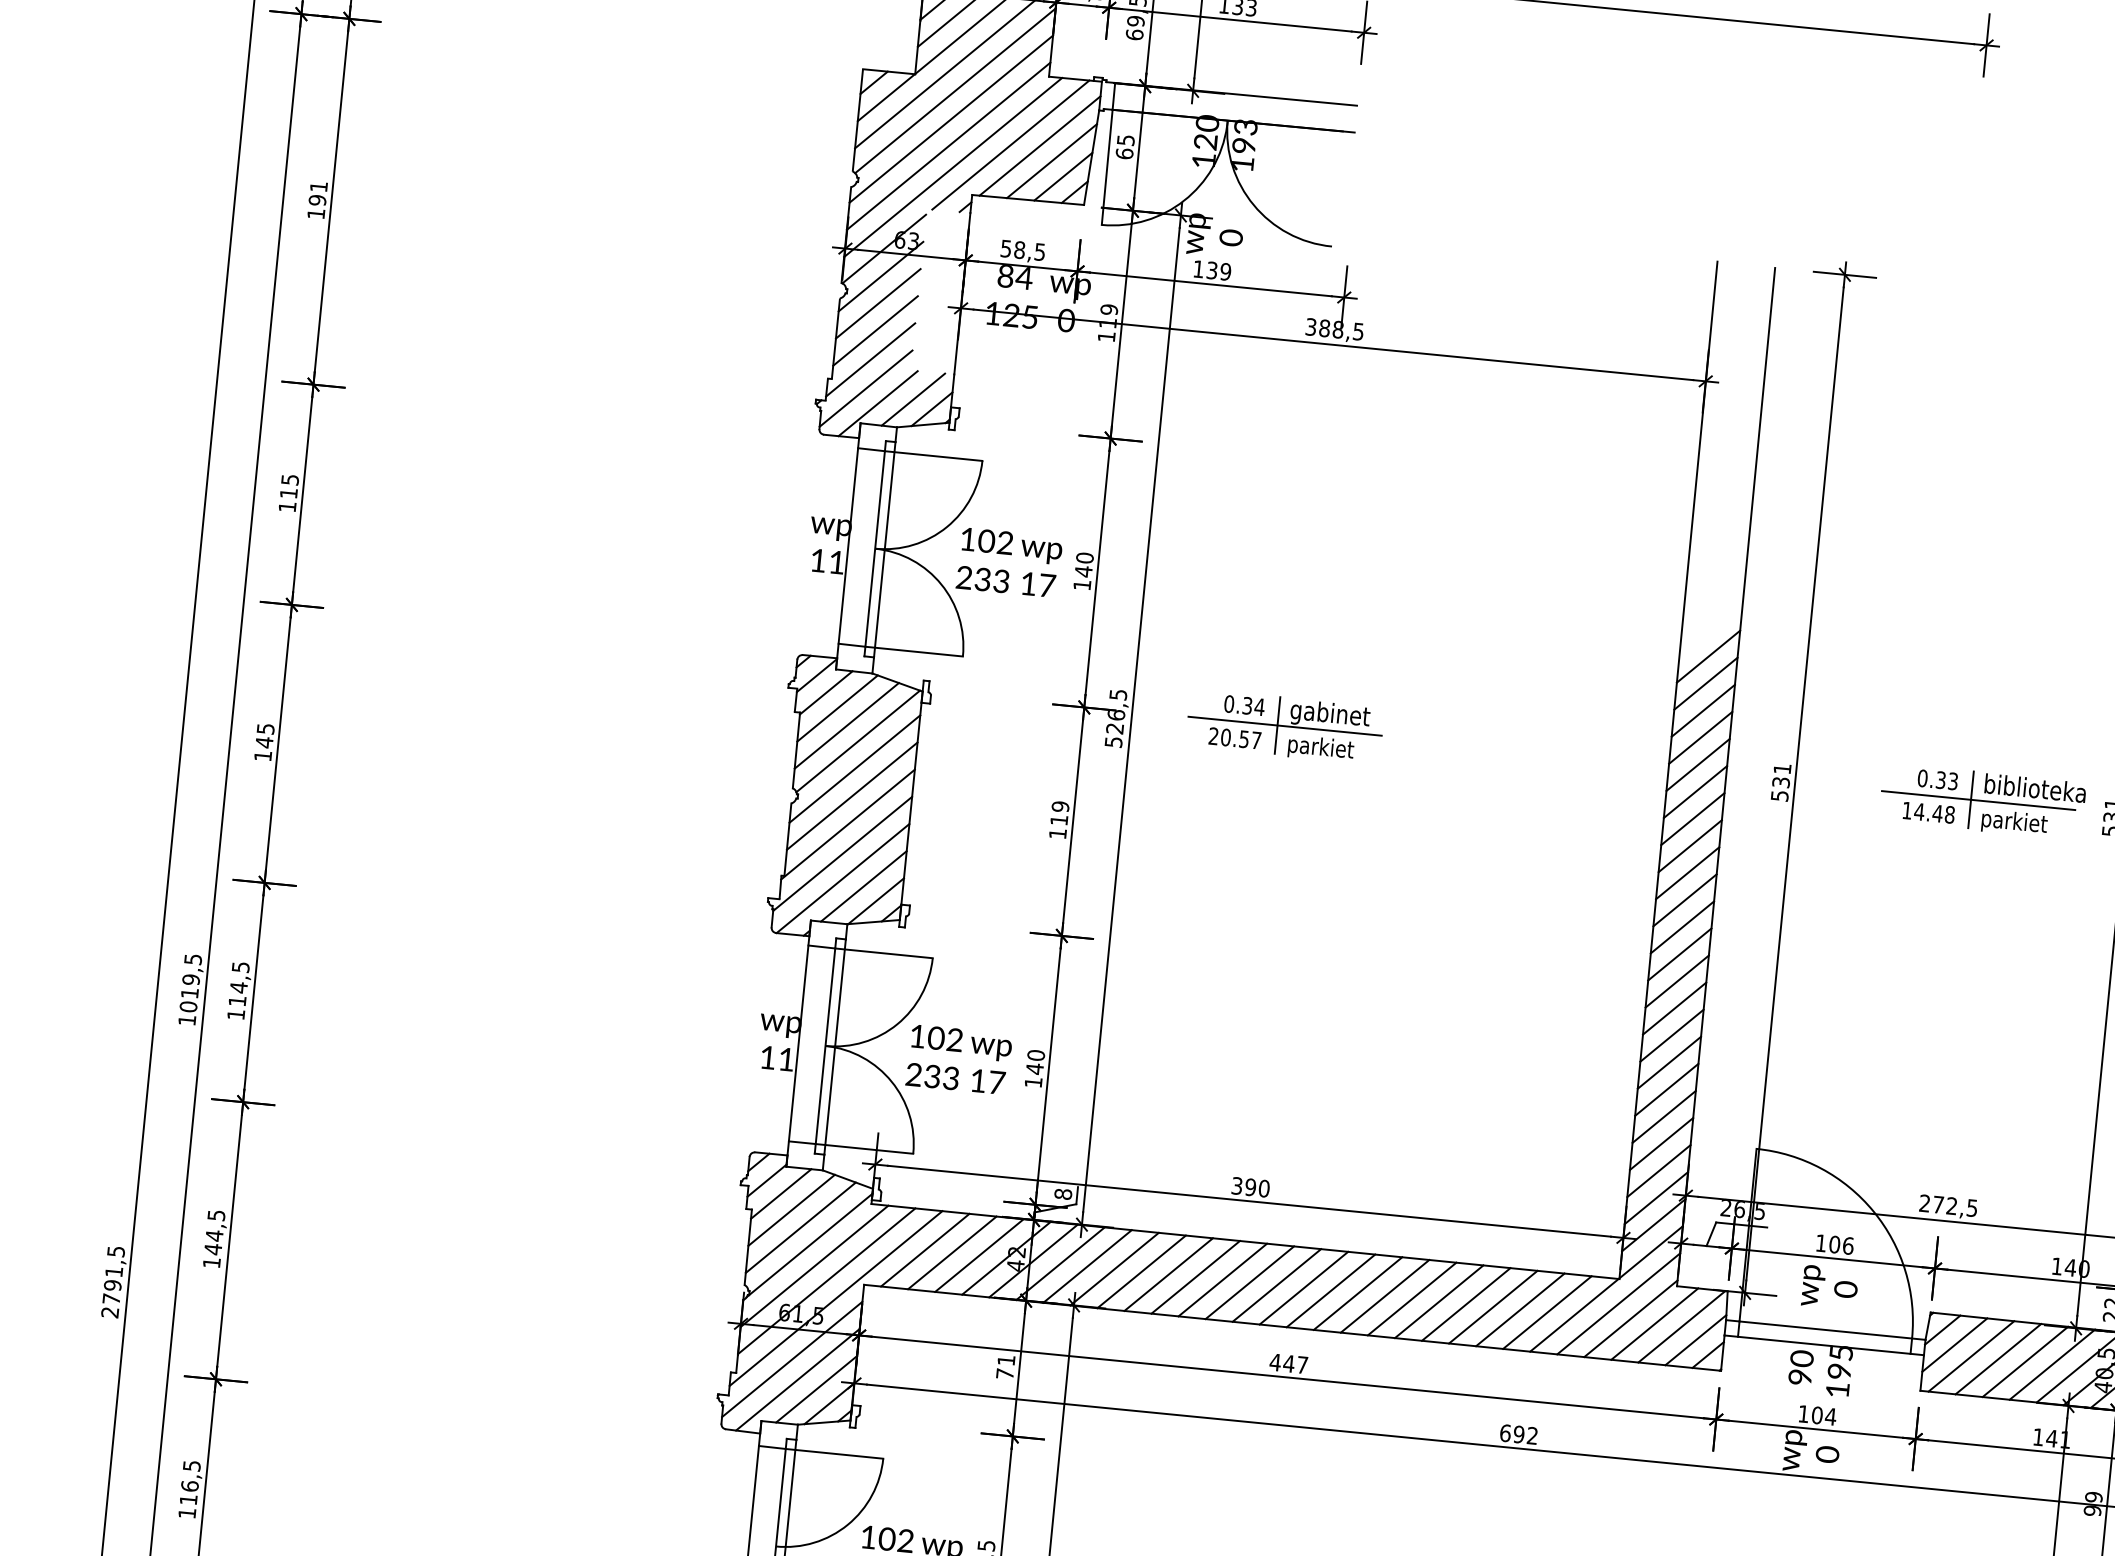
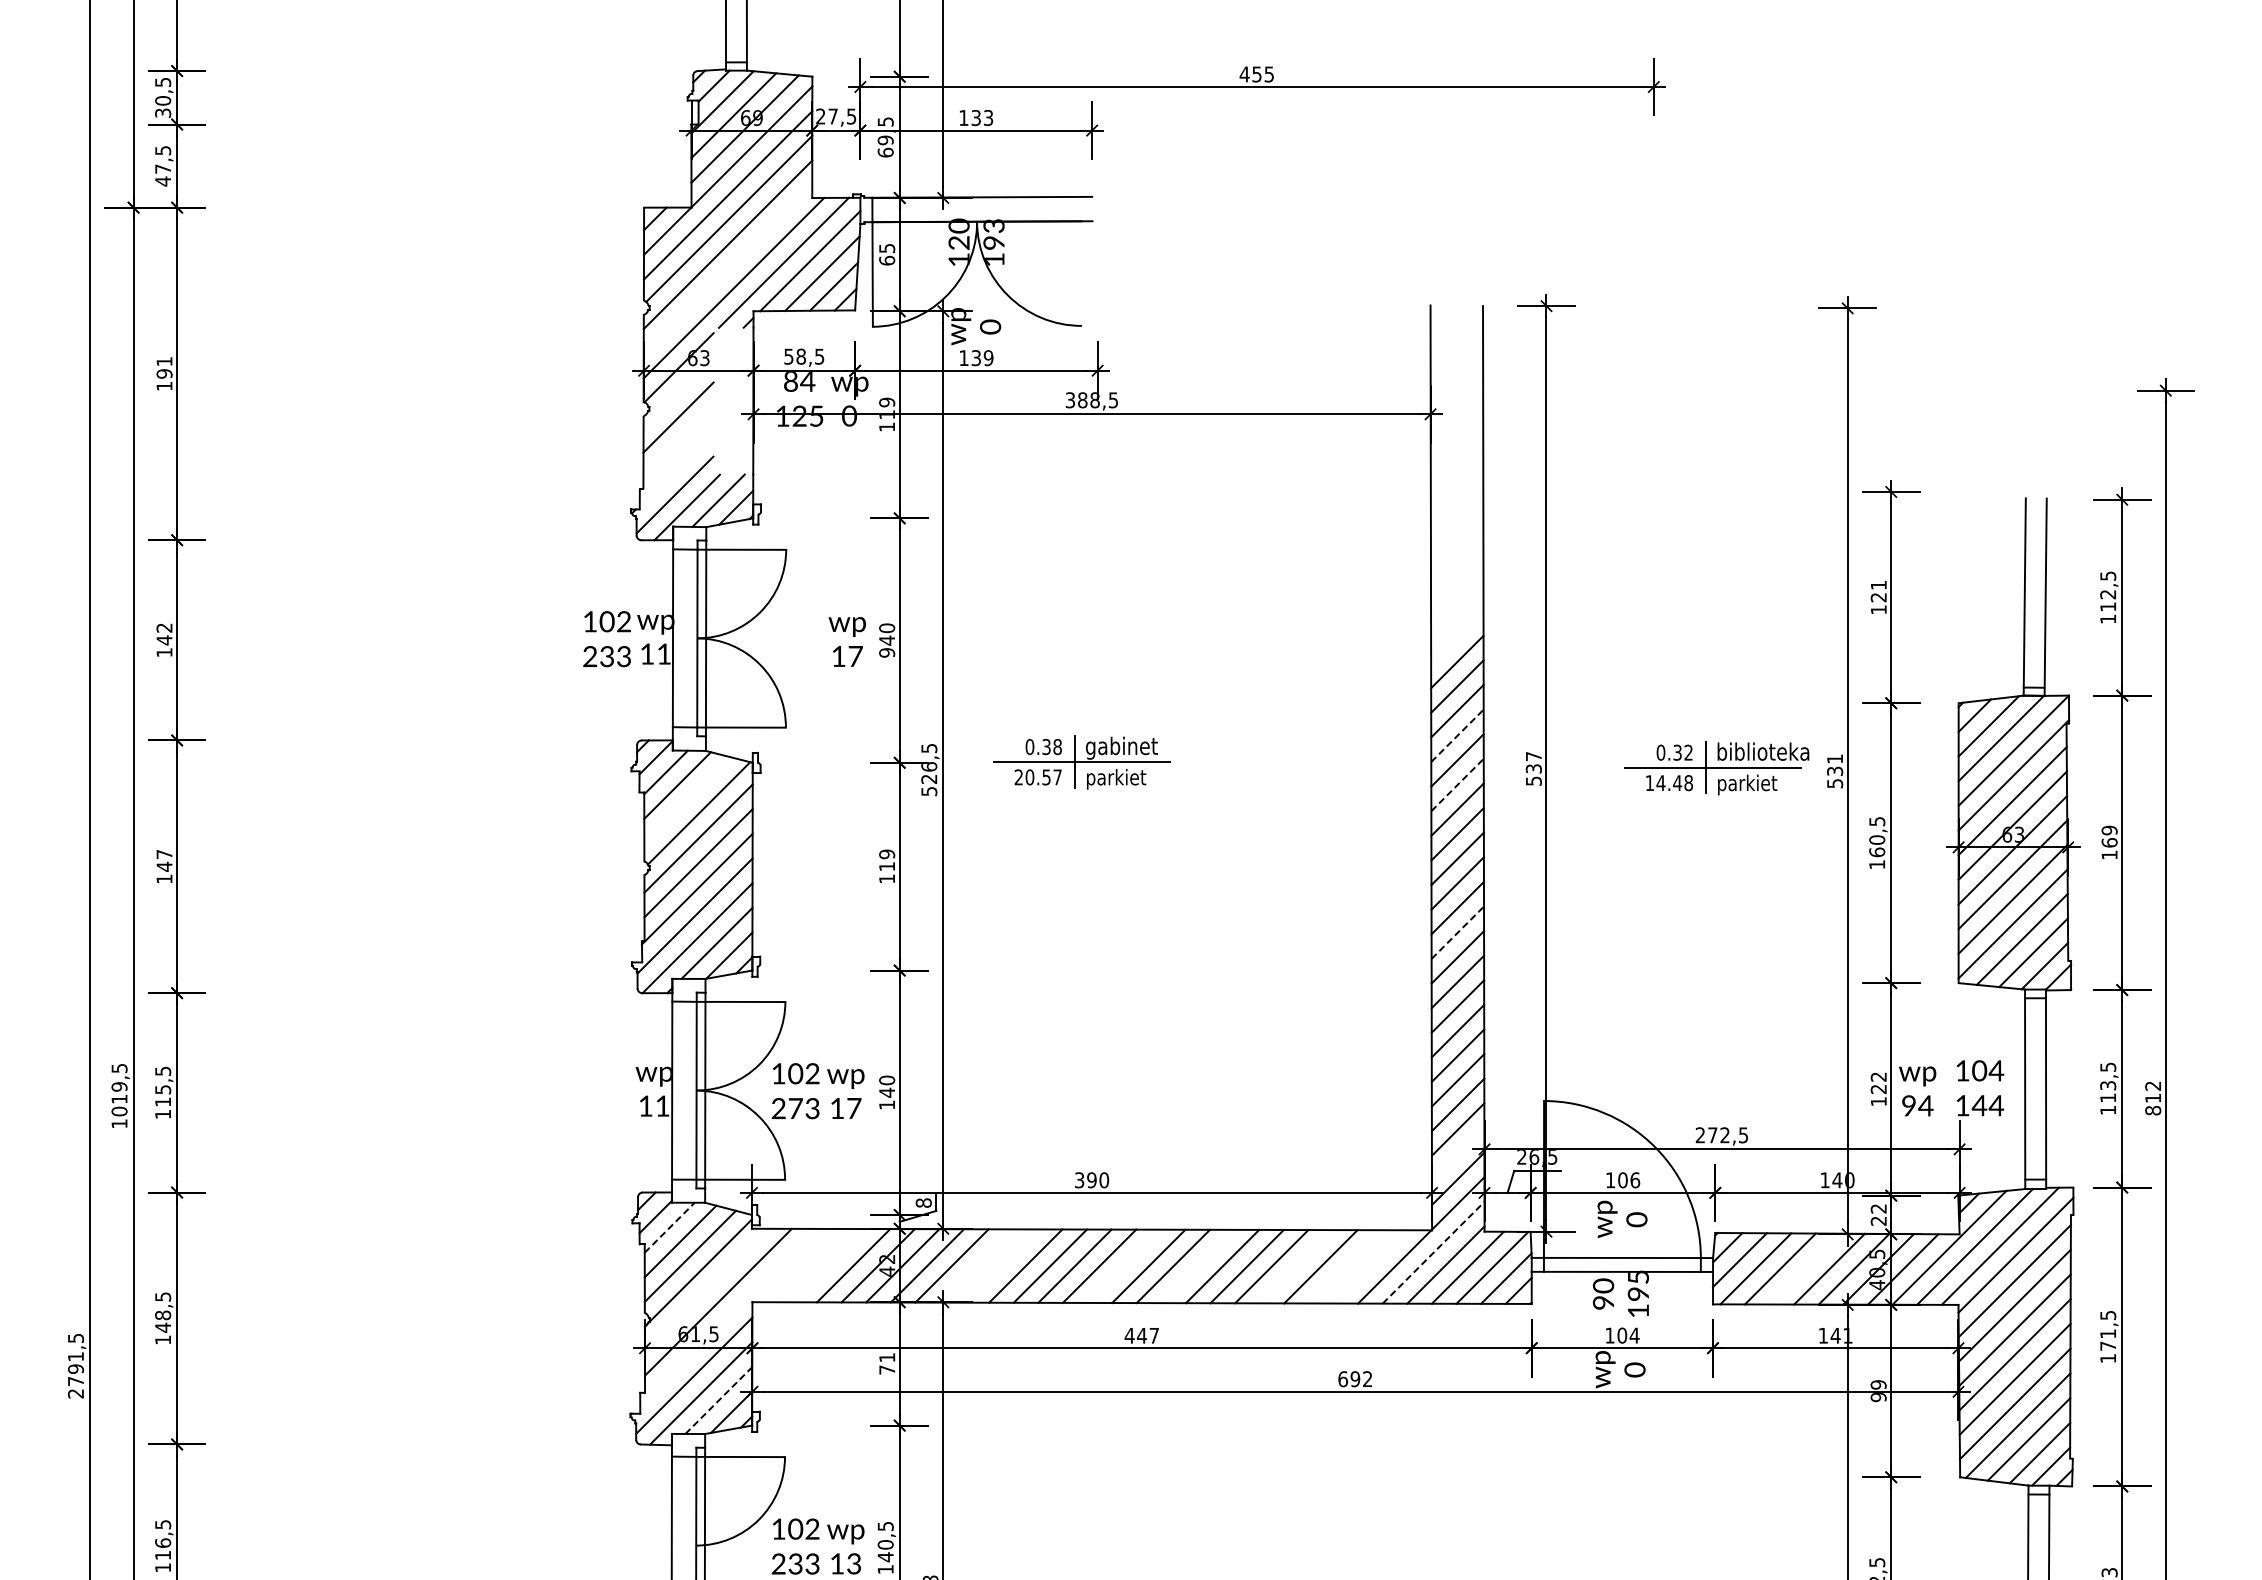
line: (948, 146) -> (727, 269), removed
line: (880, 276) -> (678, 392), removed
line: (875, 331) -> (678, 442), removed
line: (870, 359) -> (676, 468), removed
text: (289, 486) -> (164, 634), 115 -> 142
text: (984, 560) -> (606, 639), moved
text: (1082, 584) -> (887, 652), 140 -> 940
text: (1259, 707) -> (1057, 747), 0.34 -> 0.38
line: (846, 725) -> (687, 800), removed
text: (265, 728) -> (164, 854), 145 -> 147
line: (1700, 737) -> (1457, 735), solid -> dashed
text: (1782, 768) -> (1533, 756), 531 -> 537
text: (1953, 781) -> (1688, 752), 0.33 -> 0.32
line: (1695, 791) -> (1457, 784), solid -> dashed
line: (1680, 954) -> (1458, 932), solid -> dashed
text: (239, 987) -> (163, 1089), 114,5 -> 115,5
text: (932, 1076) -> (795, 1108), 233 -> 273
line: (782, 1193) -> (670, 1227), solid -> dashed
line: (1655, 1198) -> (1457, 1154), removed
text: (214, 1235) -> (163, 1315), 144,5 -> 148,5
line: (925, 1250) -> (804, 1265), removed
line: (951, 1252) -> (828, 1265), removed
line: (813, 1265) -> (705, 1289), removed
line: (1114, 1268) -> (976, 1265), removed
line: (1140, 1271) -> (1000, 1265), removed
line: (1276, 1284) -> (1123, 1265), removed
line: (1357, 1293) -> (1197, 1266), removed
line: (836, 1297) -> (728, 1316), removed
line: (1618, 1303) -> (1433, 1252), solid -> dashed
line: (1466, 1304) -> (1296, 1266), removed
line: (1520, 1309) -> (1345, 1266), removed
line: (1546, 1312) -> (1369, 1266), removed
line: (2024, 1361) -> (1804, 1268), removed
line: (817, 1389) -> (719, 1400), solid -> dashed

